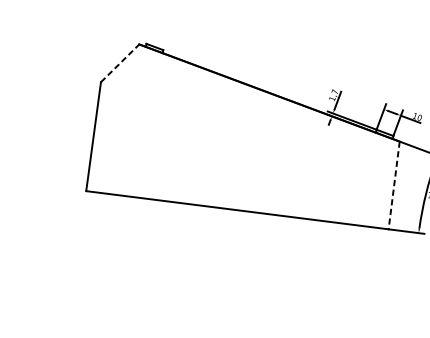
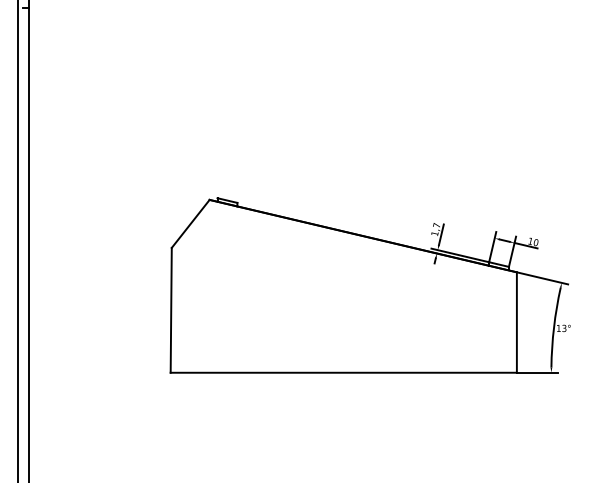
line: (120, 62) -> (190, 223), dashed -> solid
line: (393, 186) -> (516, 323), dashed -> solid

